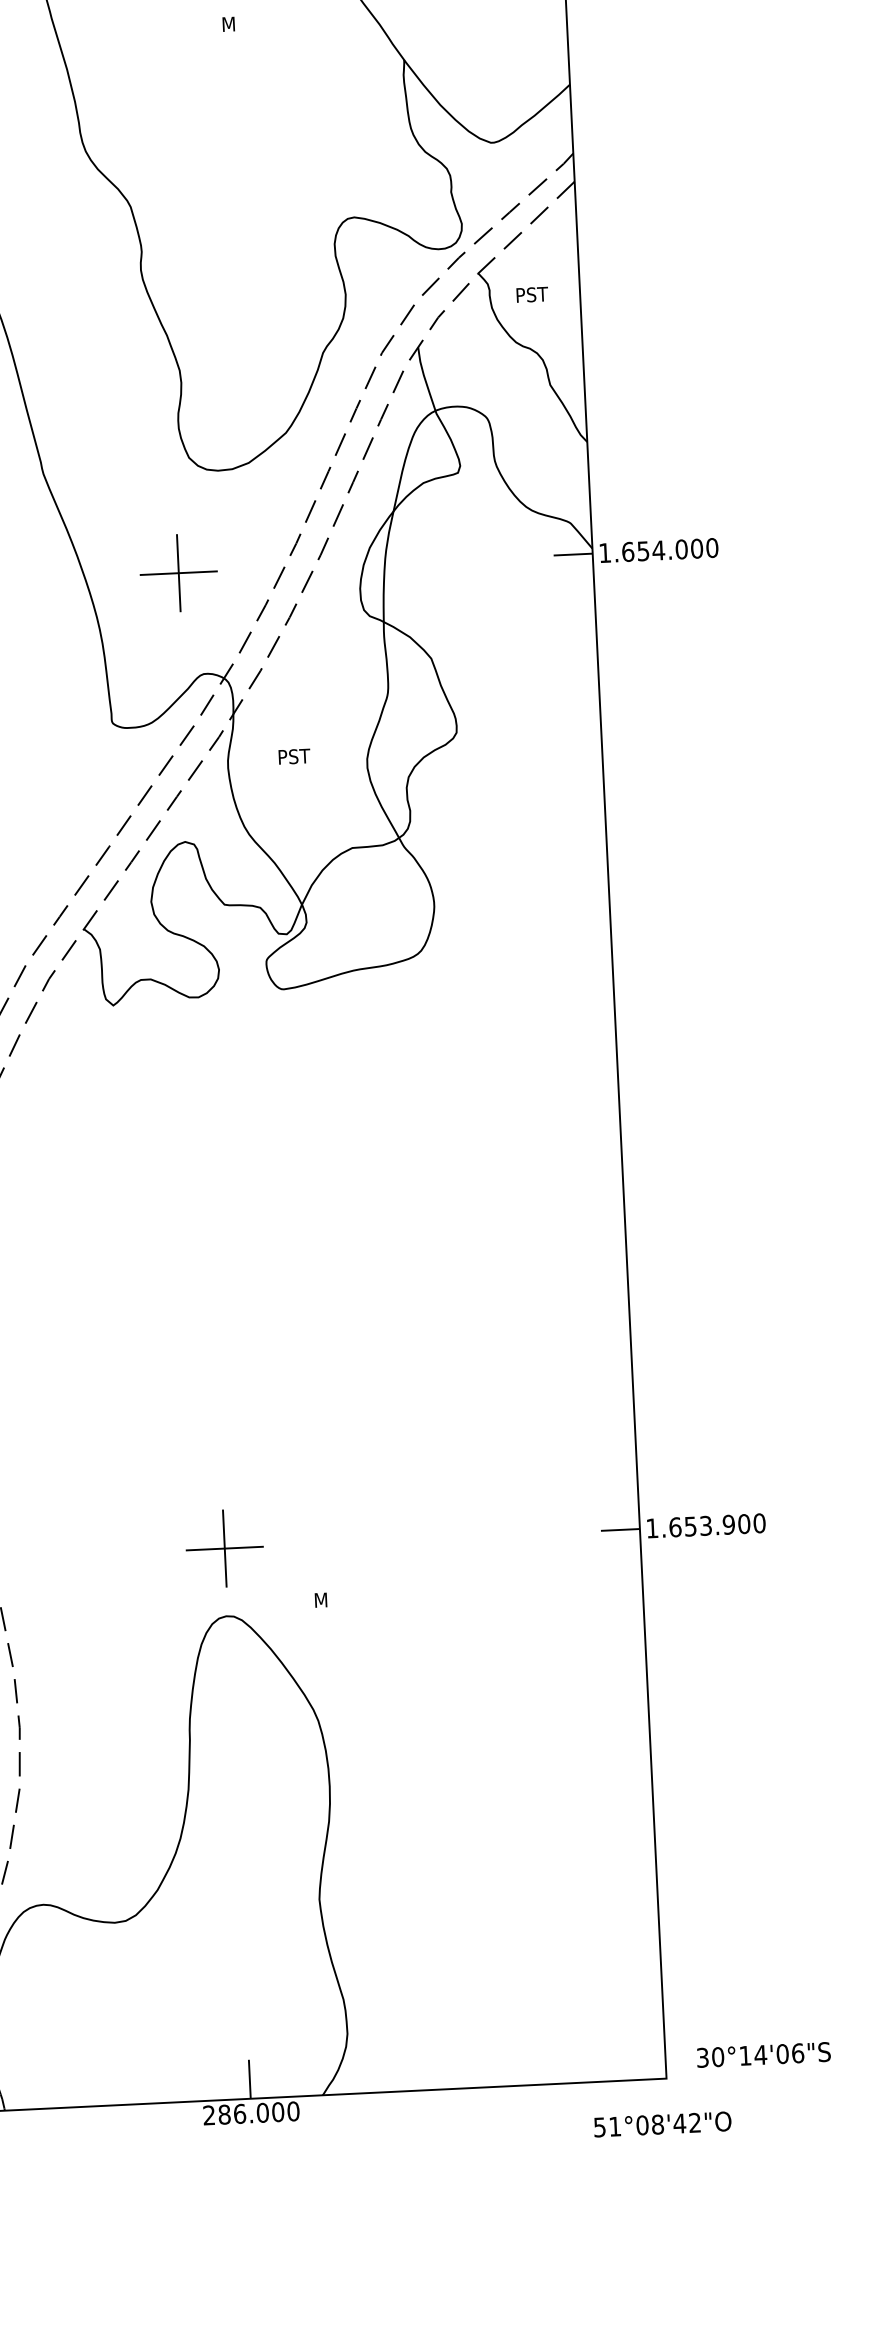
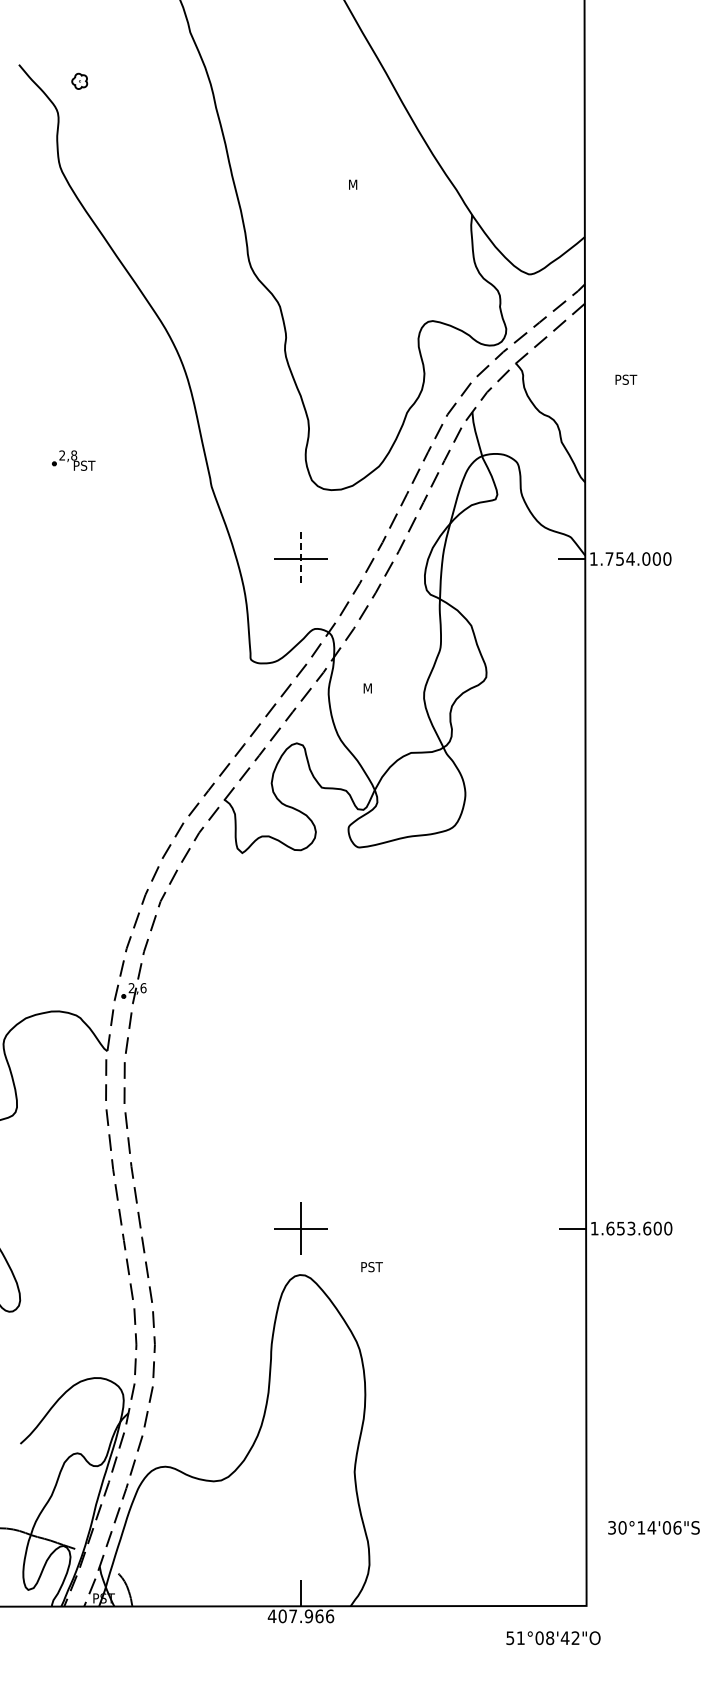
text: (532, 294) -> (626, 379), moved
text: (627, 551) -> (609, 558), 1.654.000 -> 1.754.000
line: (179, 573) -> (301, 559), solid -> dashed
text: (296, 756) -> (375, 688), PST -> M
text: (729, 1524) -> (647, 1228), 1.653.900 -> 1.653.600
text: (331, 1600) -> (372, 1267), M -> PST
text: (763, 2054) -> (653, 1527), moved
text: (250, 2113) -> (300, 1616), 286.000 -> 407.966
text: (662, 2124) -> (553, 1638), moved

